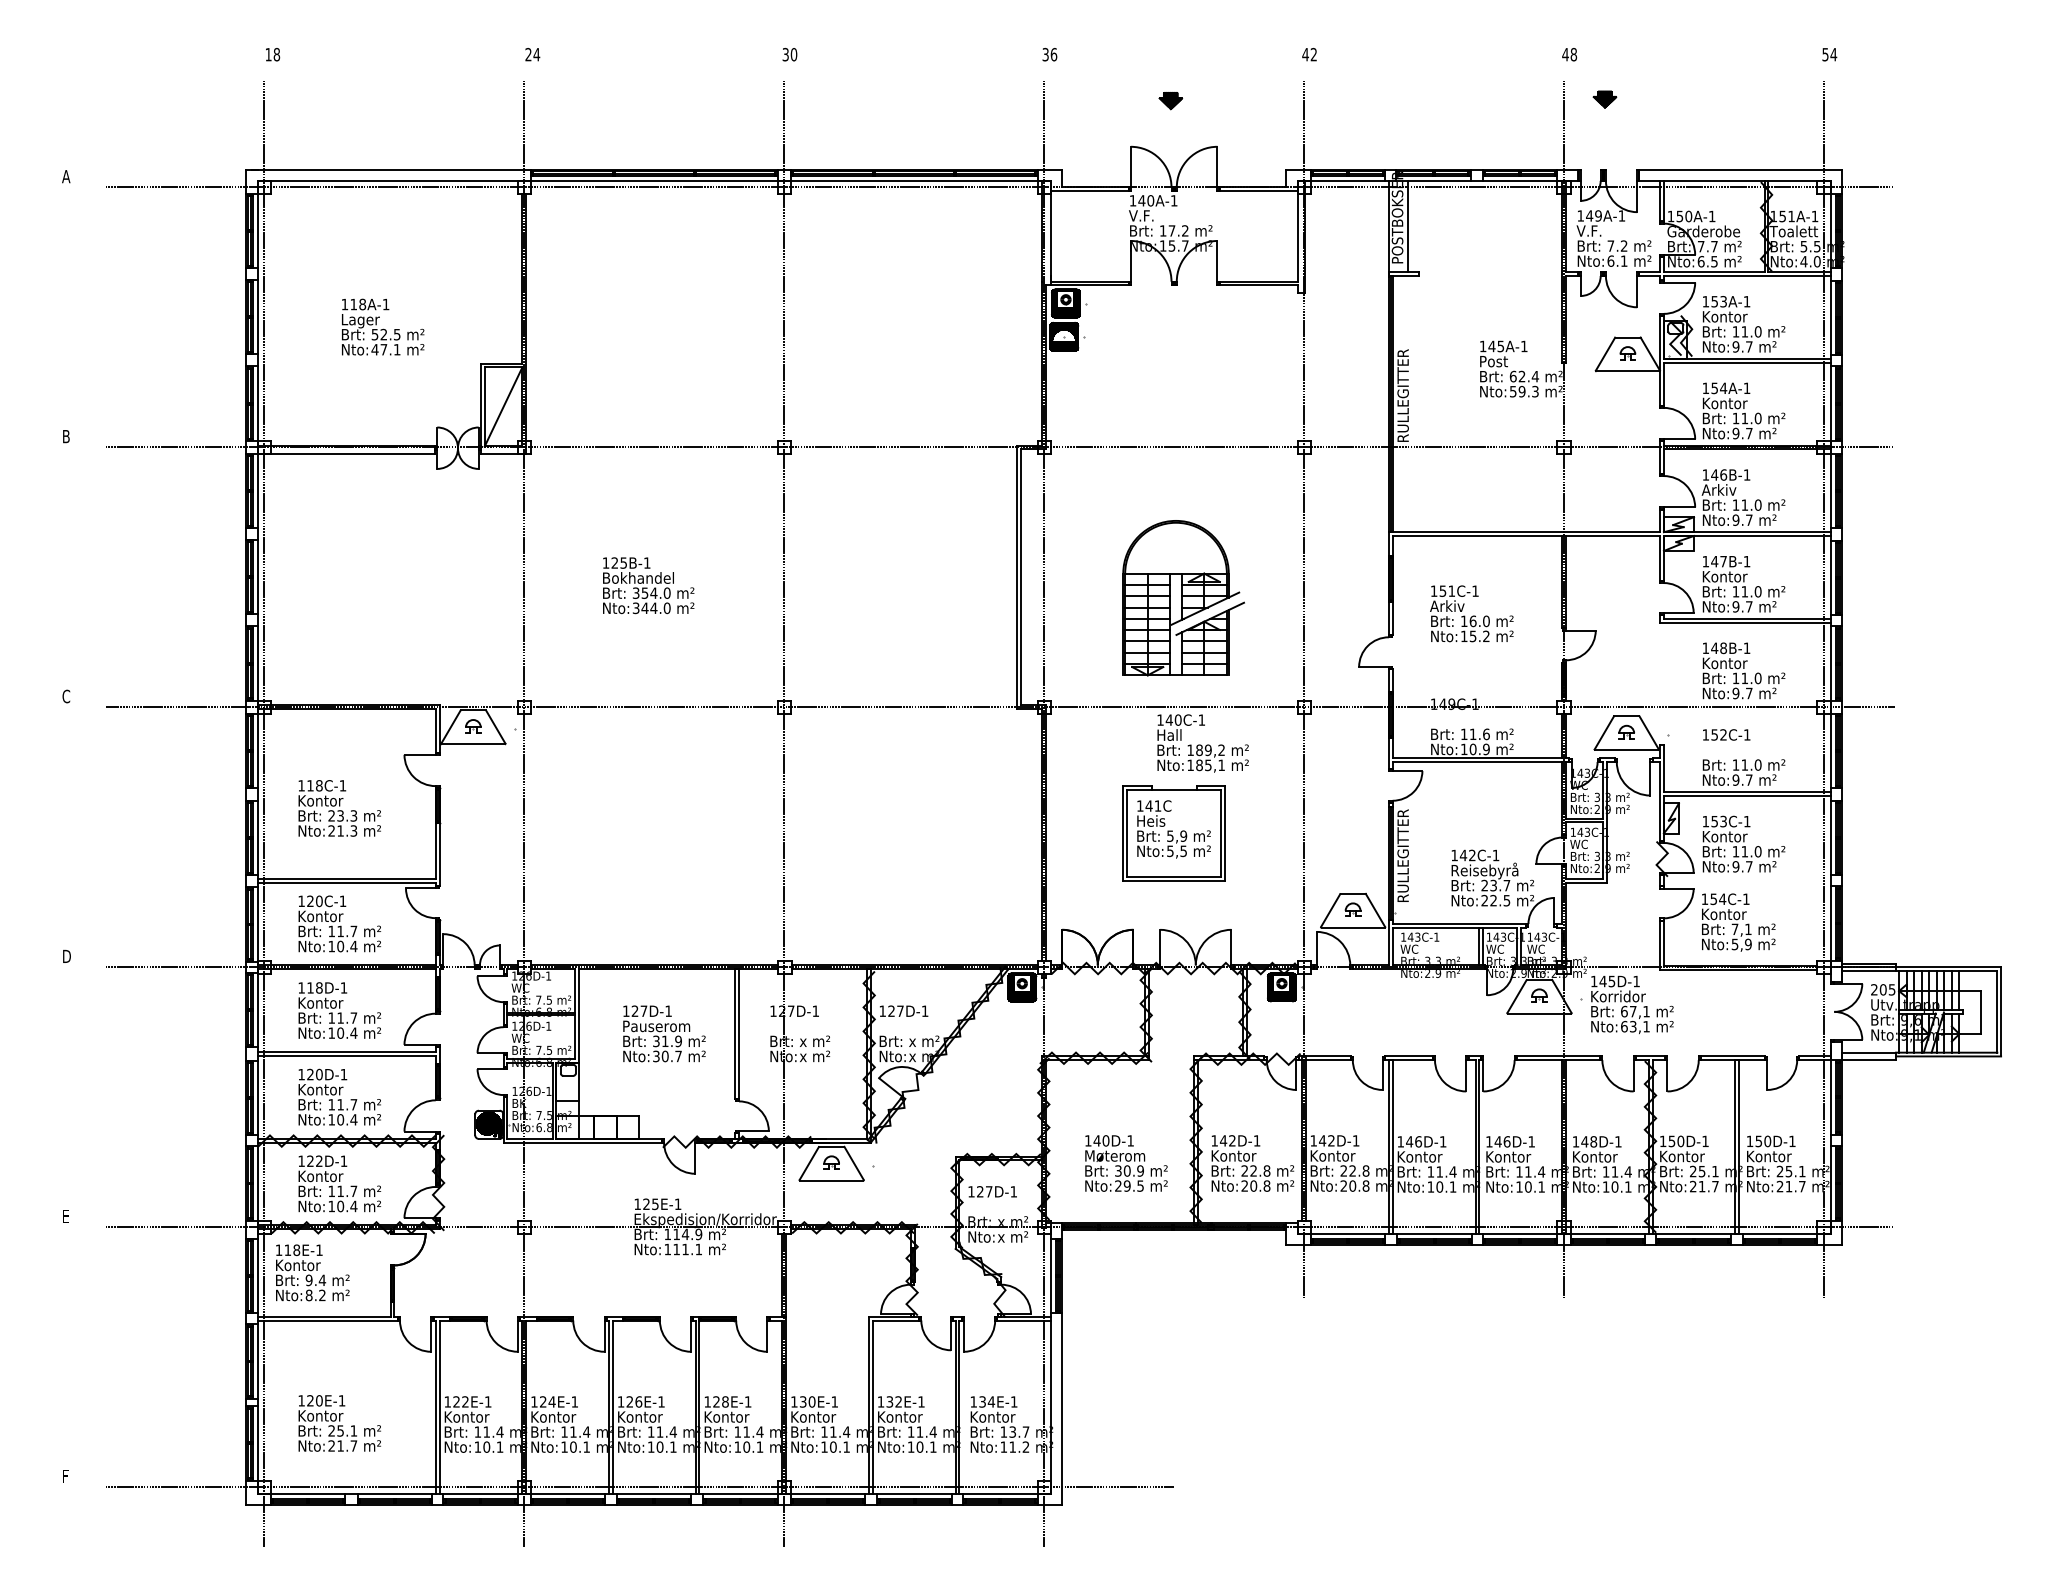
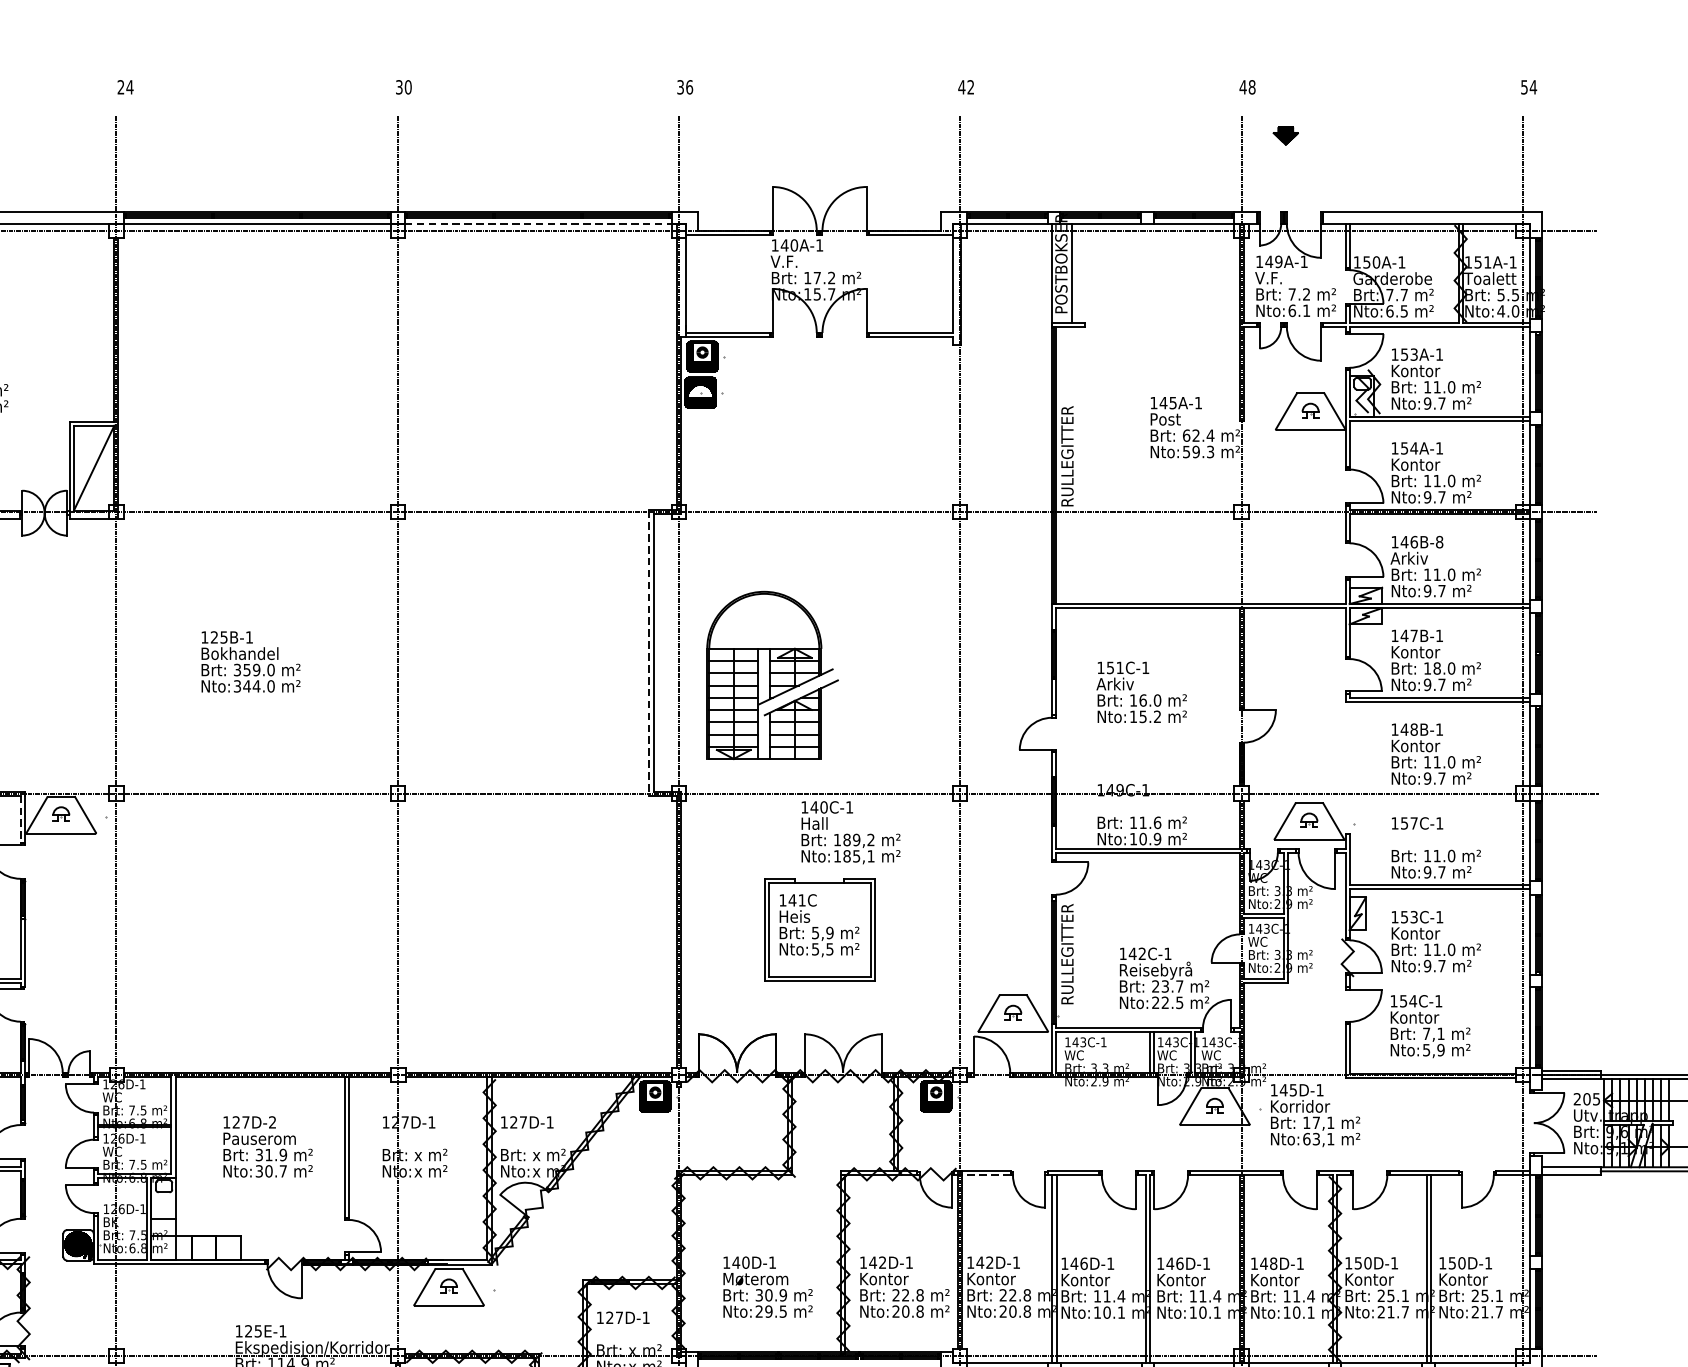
part: (1170, 101) -> (815, 137), removed
line: (914, 180) -> (538, 223), solid -> dashed
text: (1746, 474) -> (1438, 541), 146B-1 -> 146B-8
line: (1016, 577) -> (649, 653), solid -> dashed
text: (1744, 591) -> (1436, 668), 11.0 -> 18.0
text: (653, 592) -> (256, 669), 354.0 -> 359.0
part: (1183, 598) -> (772, 675), moved
line: (435, 730) -> (20, 818), solid -> dashed
text: (1723, 734) -> (1414, 822), 152C-1 -> 157C-1
text: (668, 1010) -> (272, 1121), 127D-1 -> 127D-2
text: (1624, 1011) -> (1306, 1122), 67,1 -> 17,1
line: (1327, 1060) -> (985, 1175), solid -> dashed

